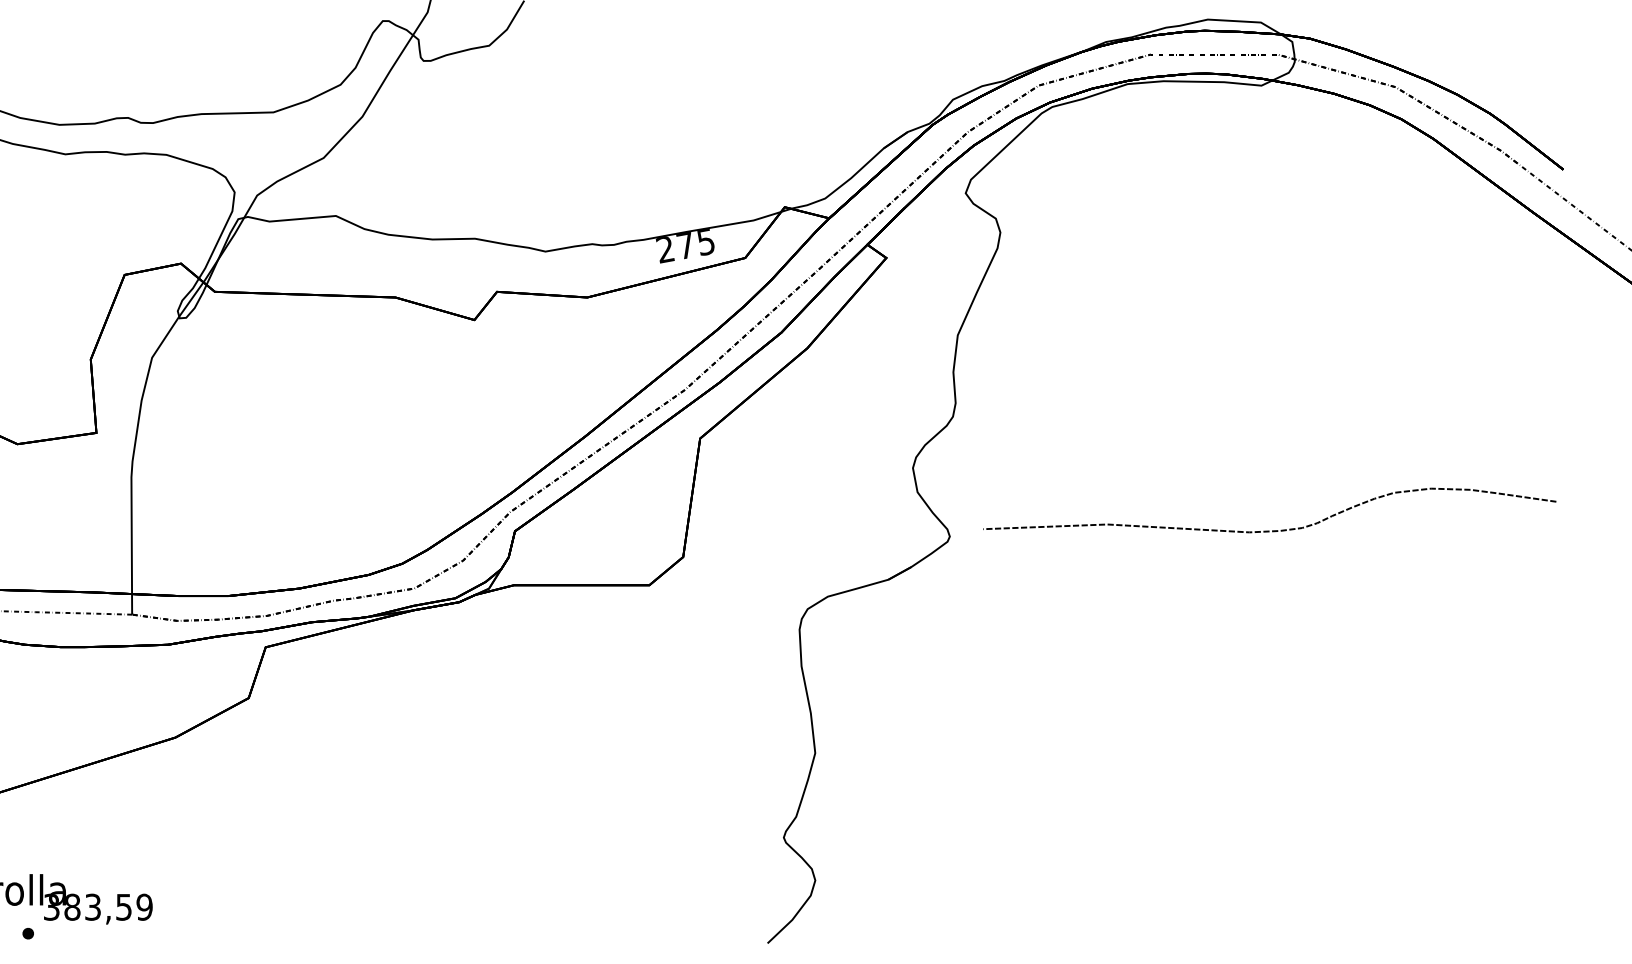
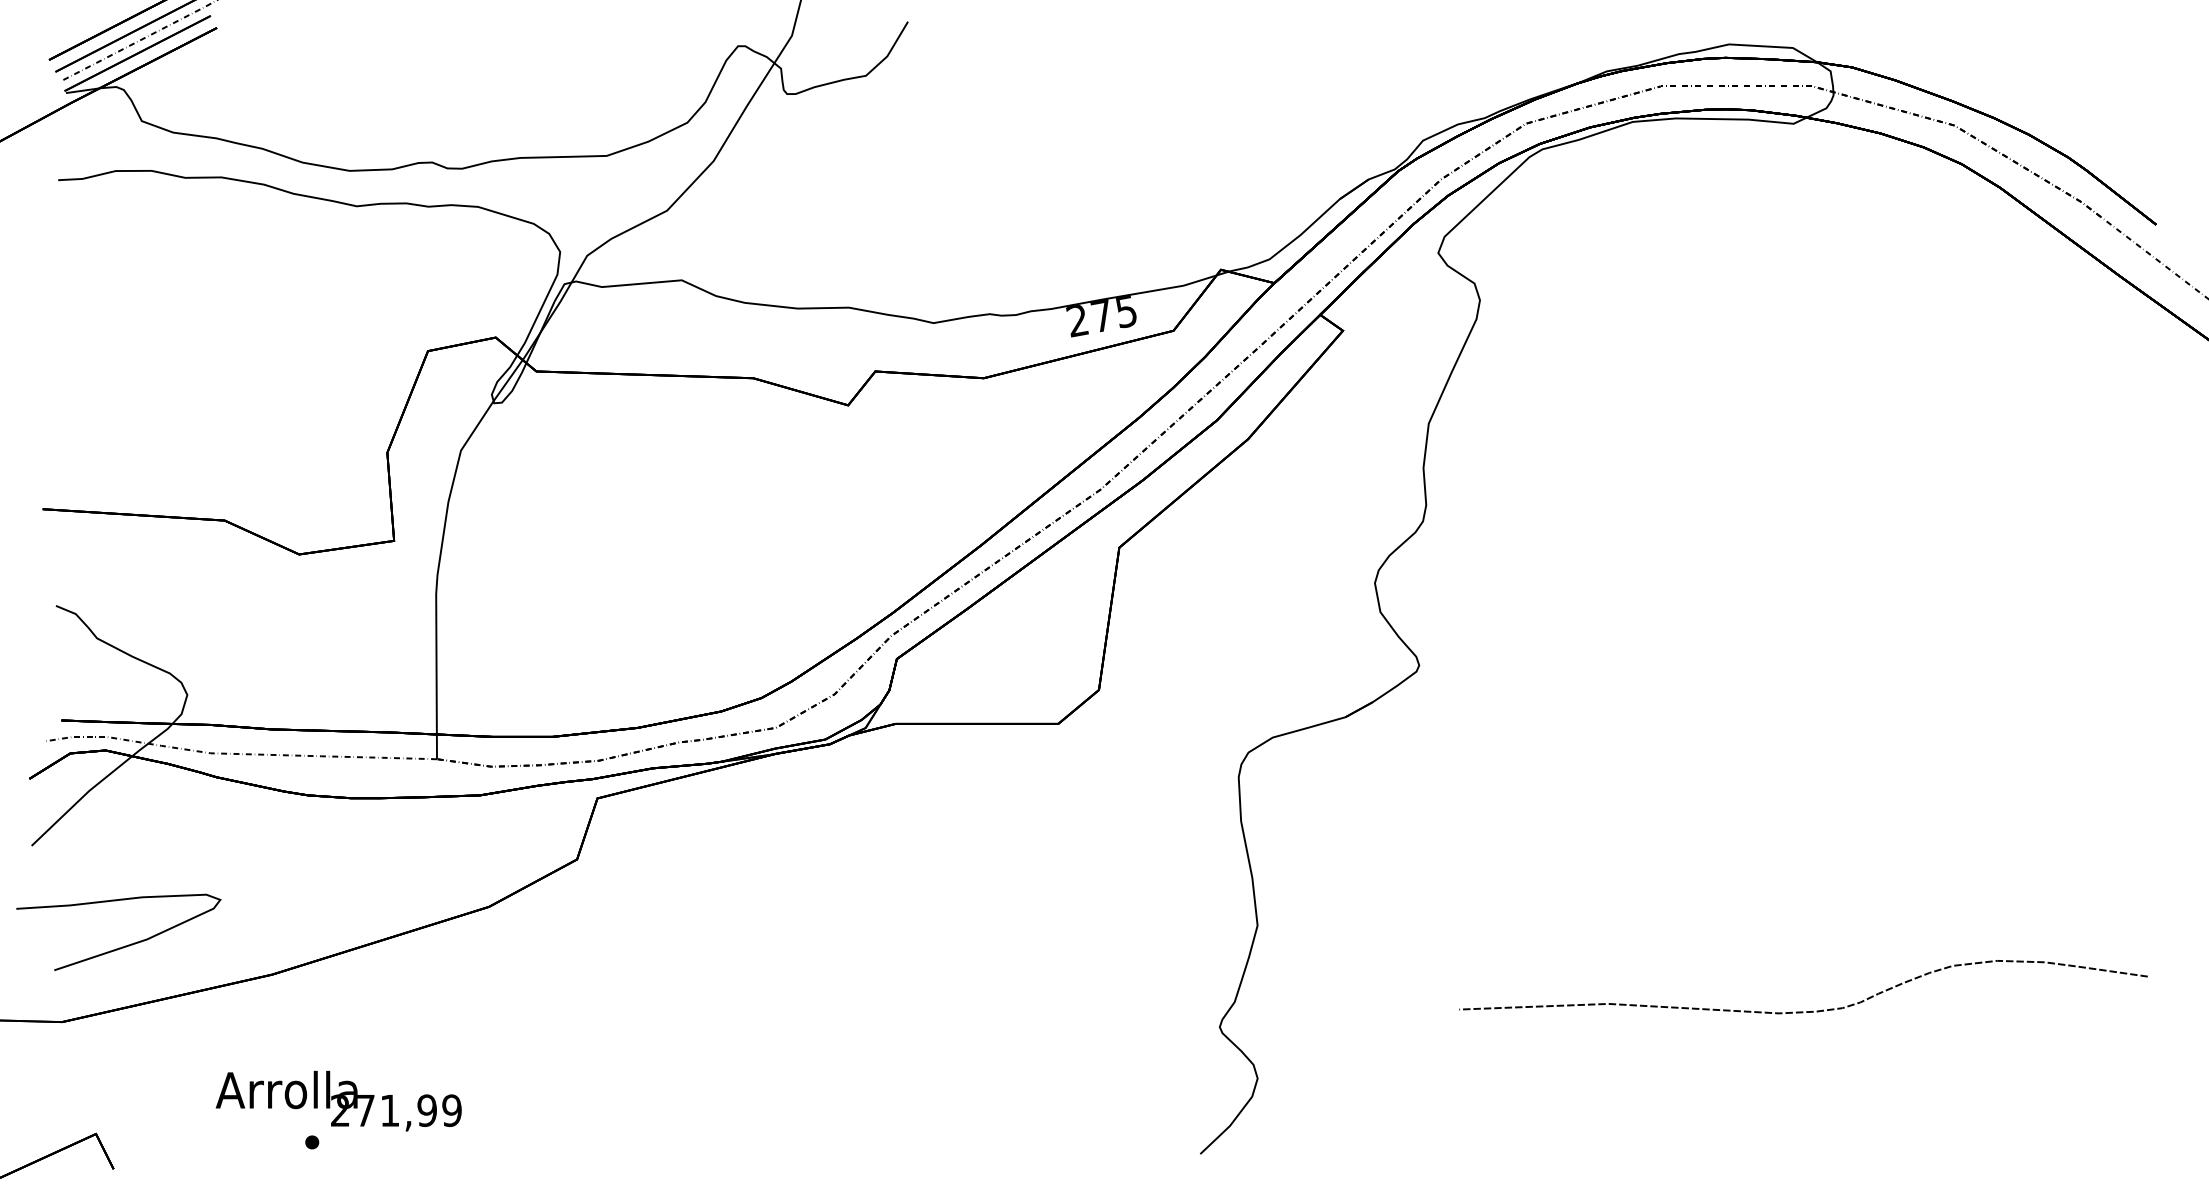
curve: (1269, 530) -> (1803, 1011), moved
text: (87, 907) -> (383, 1110), 383,59 -> 271,99

